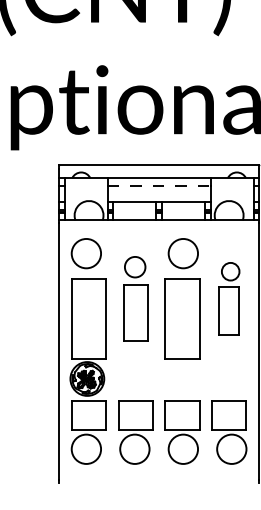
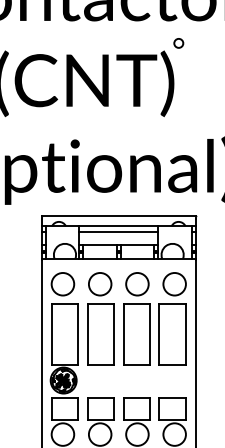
line: (158, 186) -> (118, 232), dashed -> solid
part: (135, 298) -> (100, 318), size x1.43
part: (228, 298) -> (172, 318), size x1.67

